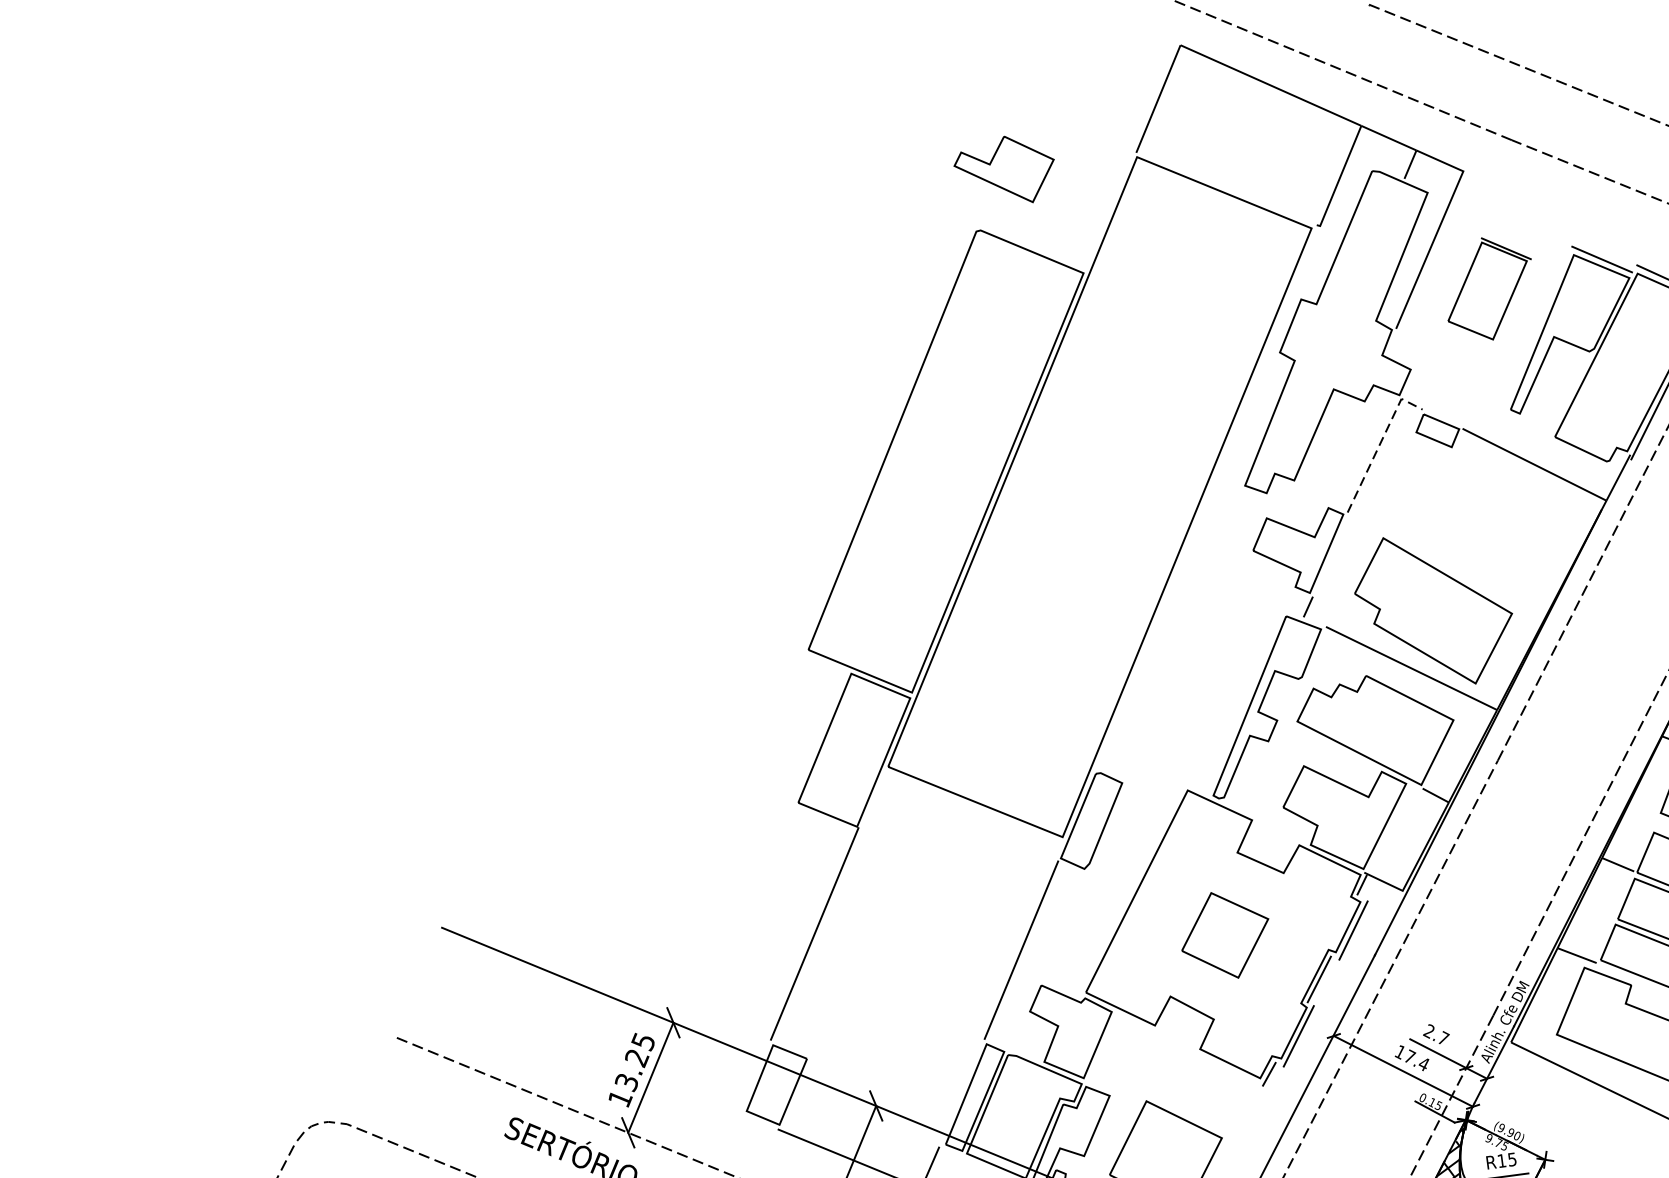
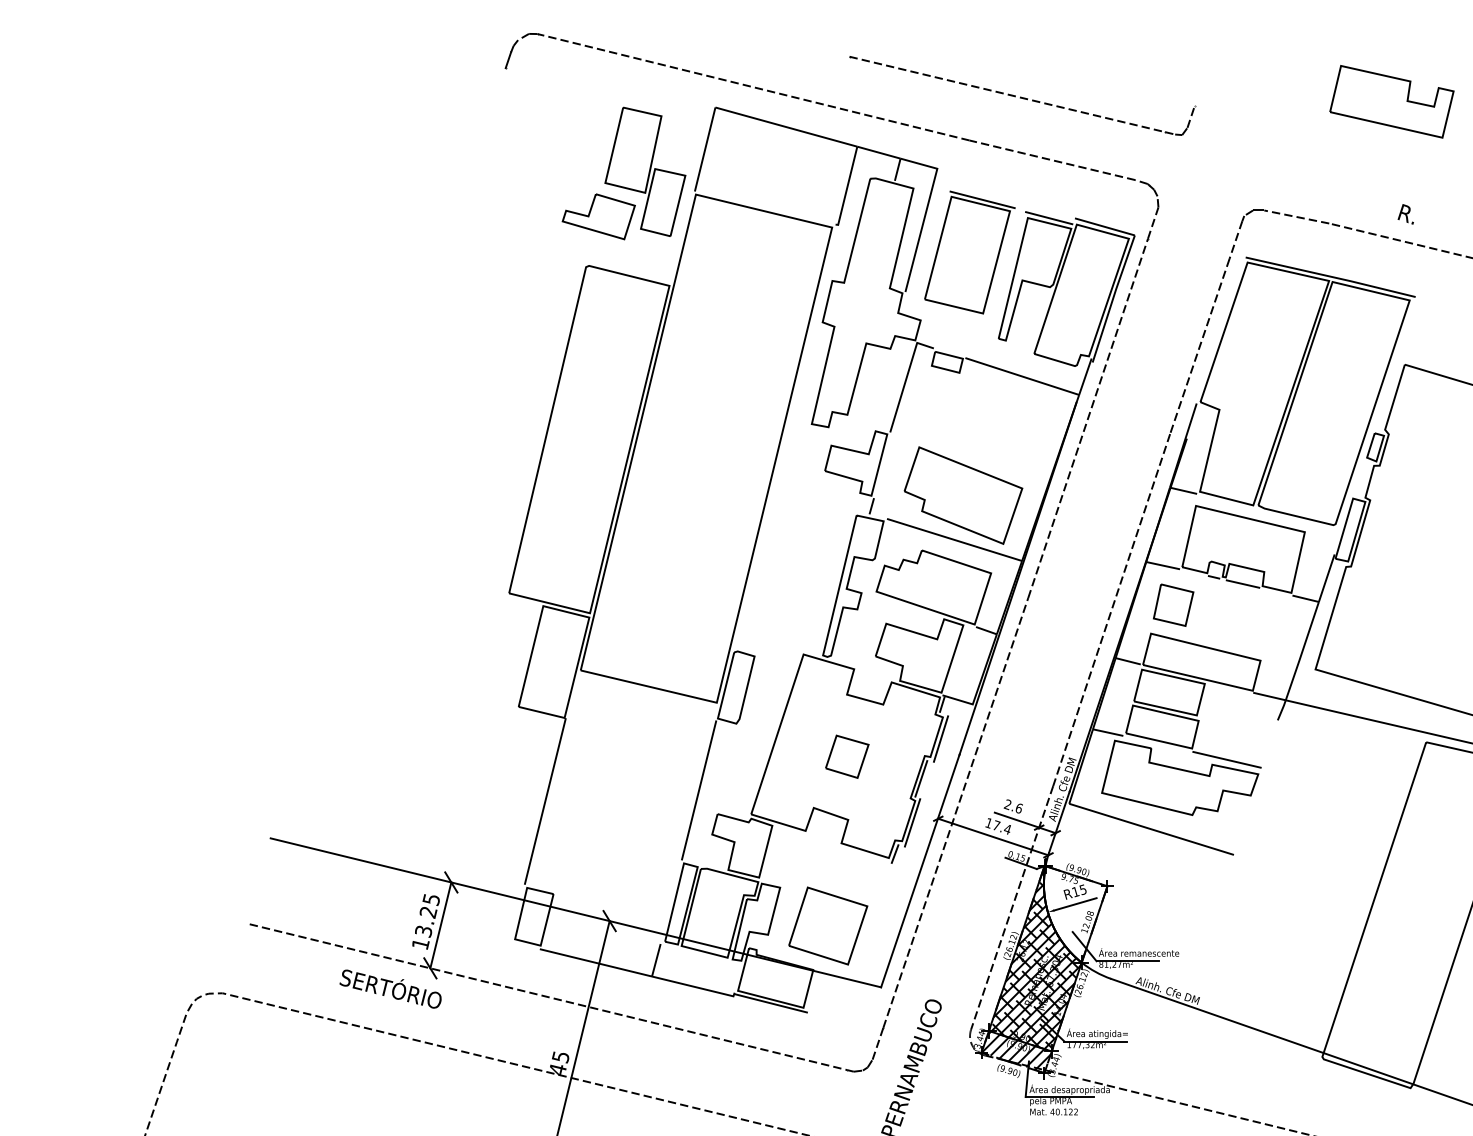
part: (1074, 116) -> (645, 171), added
part: (1489, 289) -> (969, 252), size x1.67
line: (1380, 444) -> (906, 378), dashed -> solid
part: (1225, 934) -> (847, 756), size x0.71
text: (1443, 1038) -> (1019, 808), 2.7 -> 2.6

